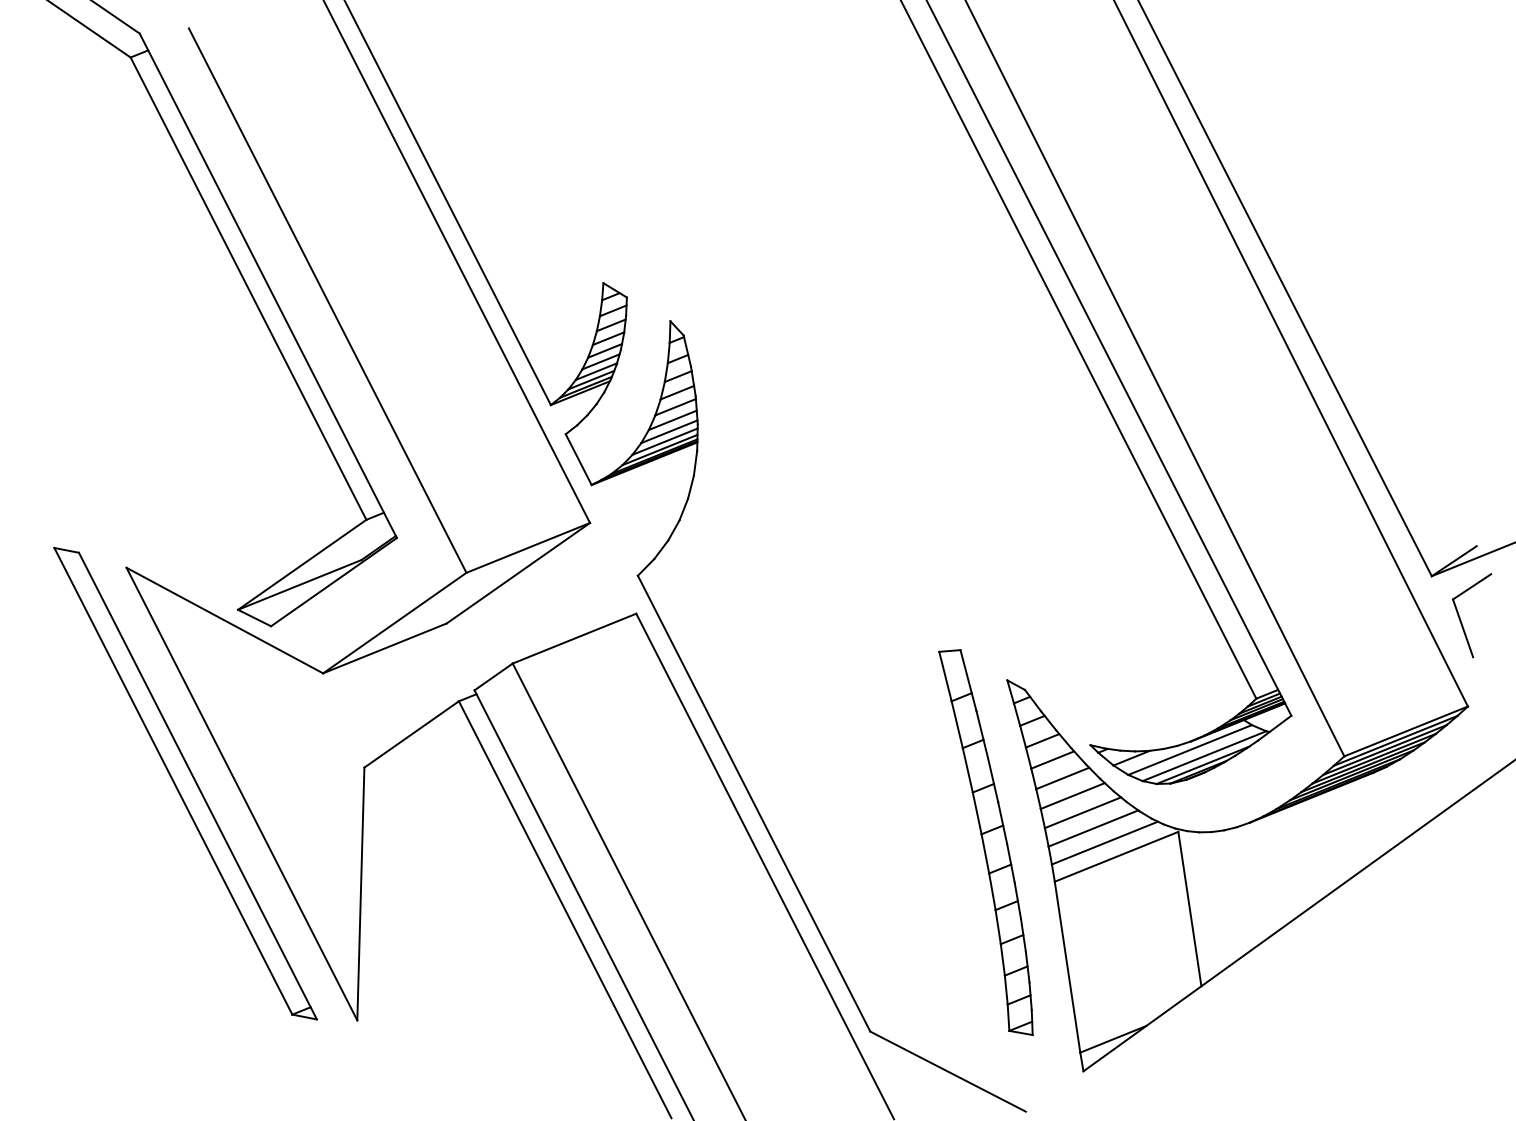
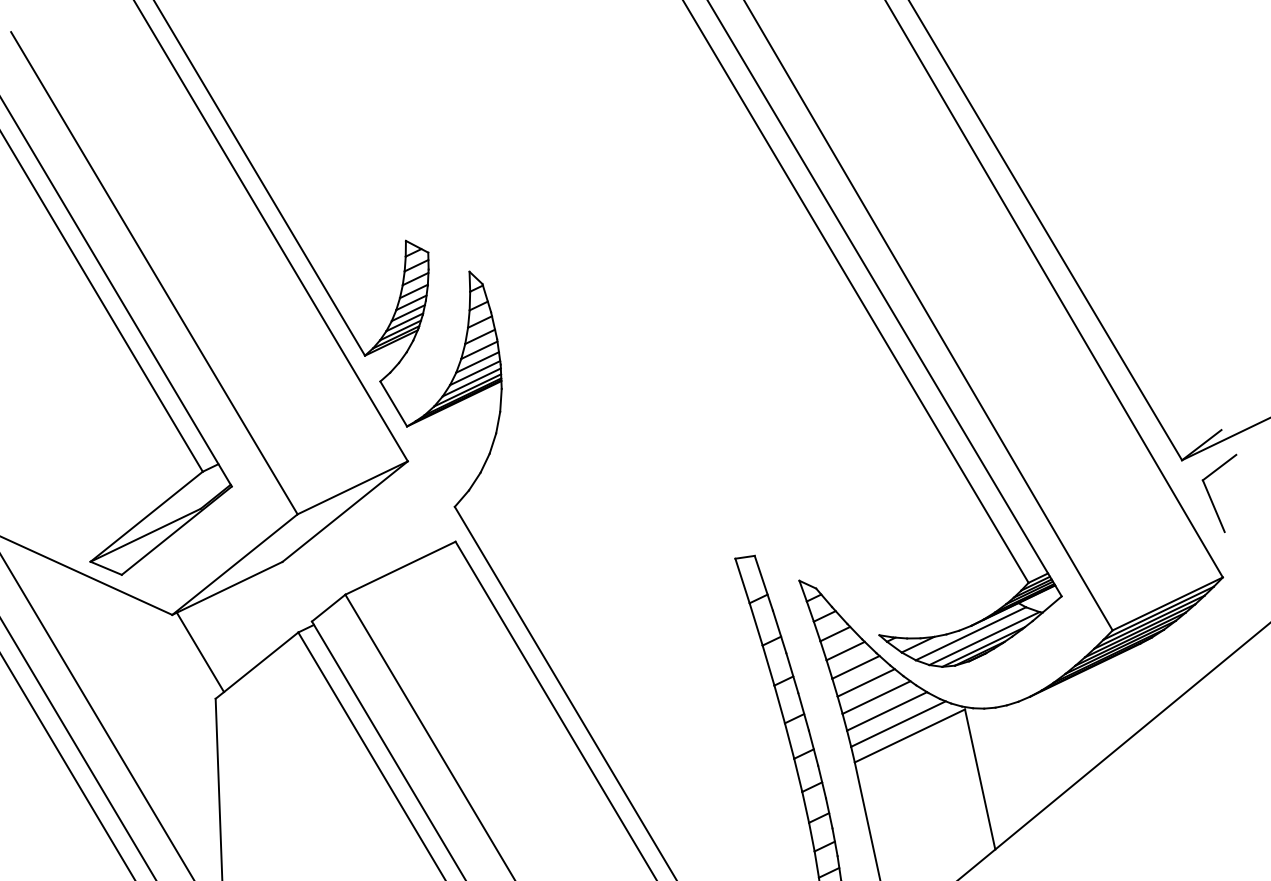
line: (350, 715) -> (199, 651), added

